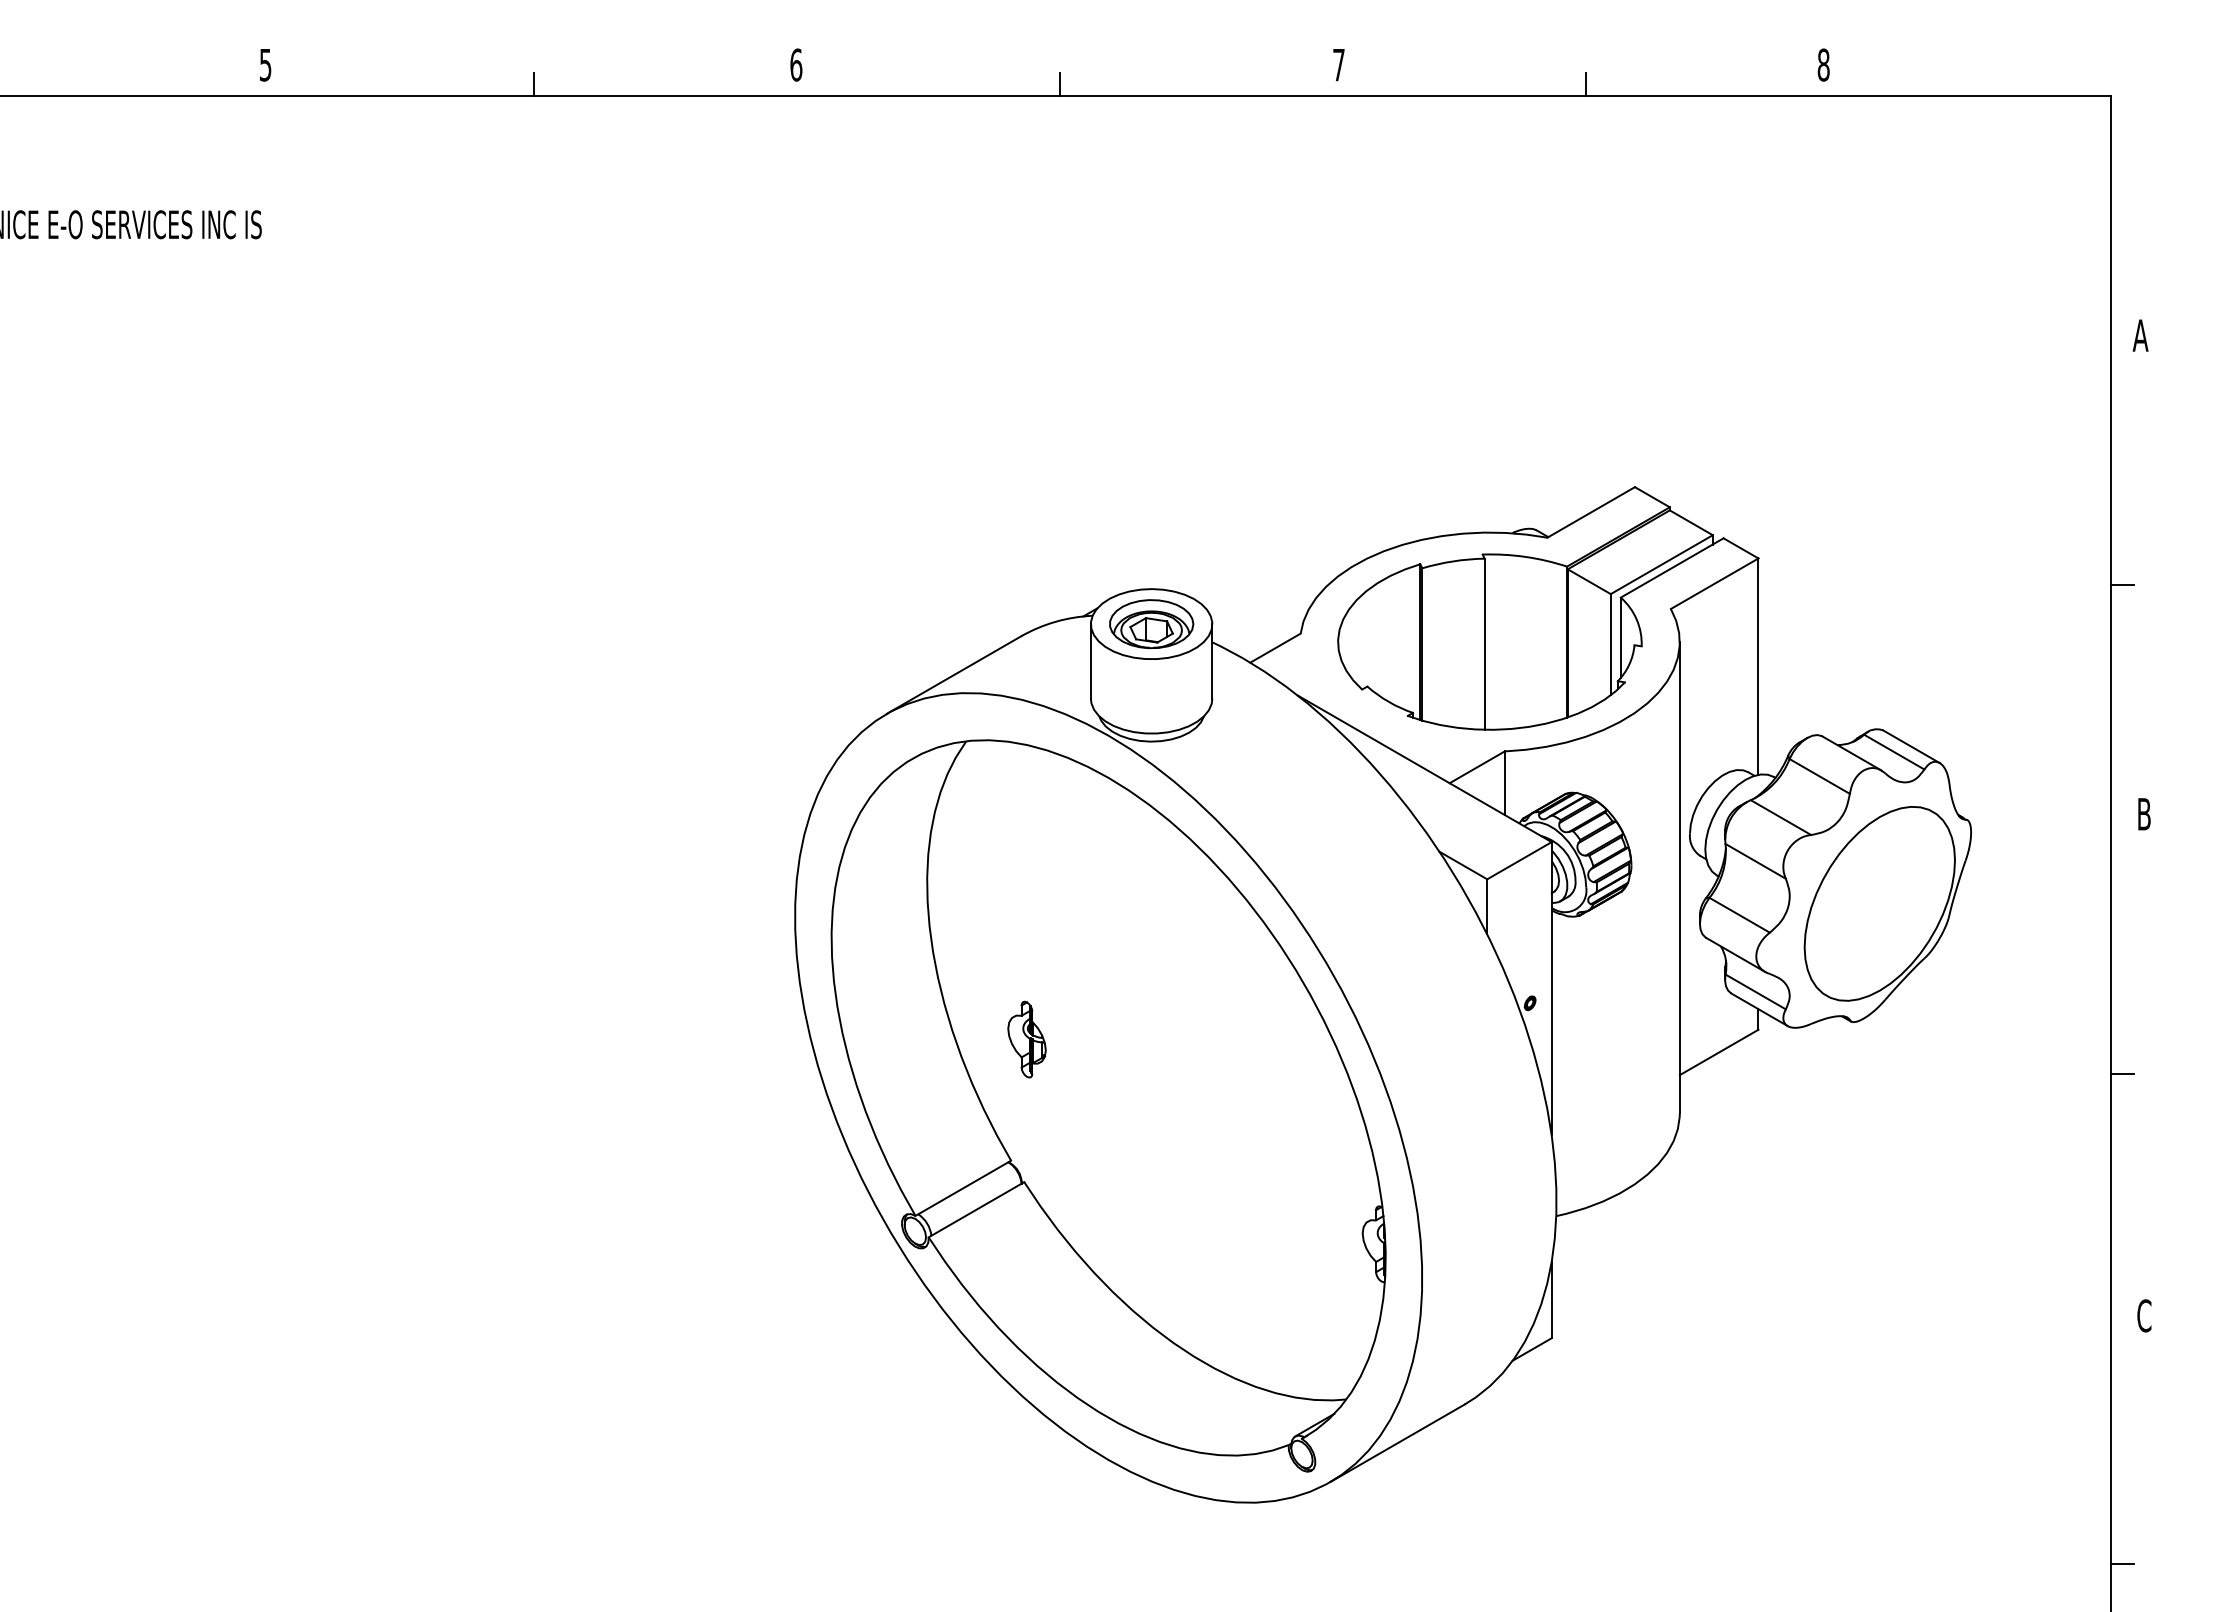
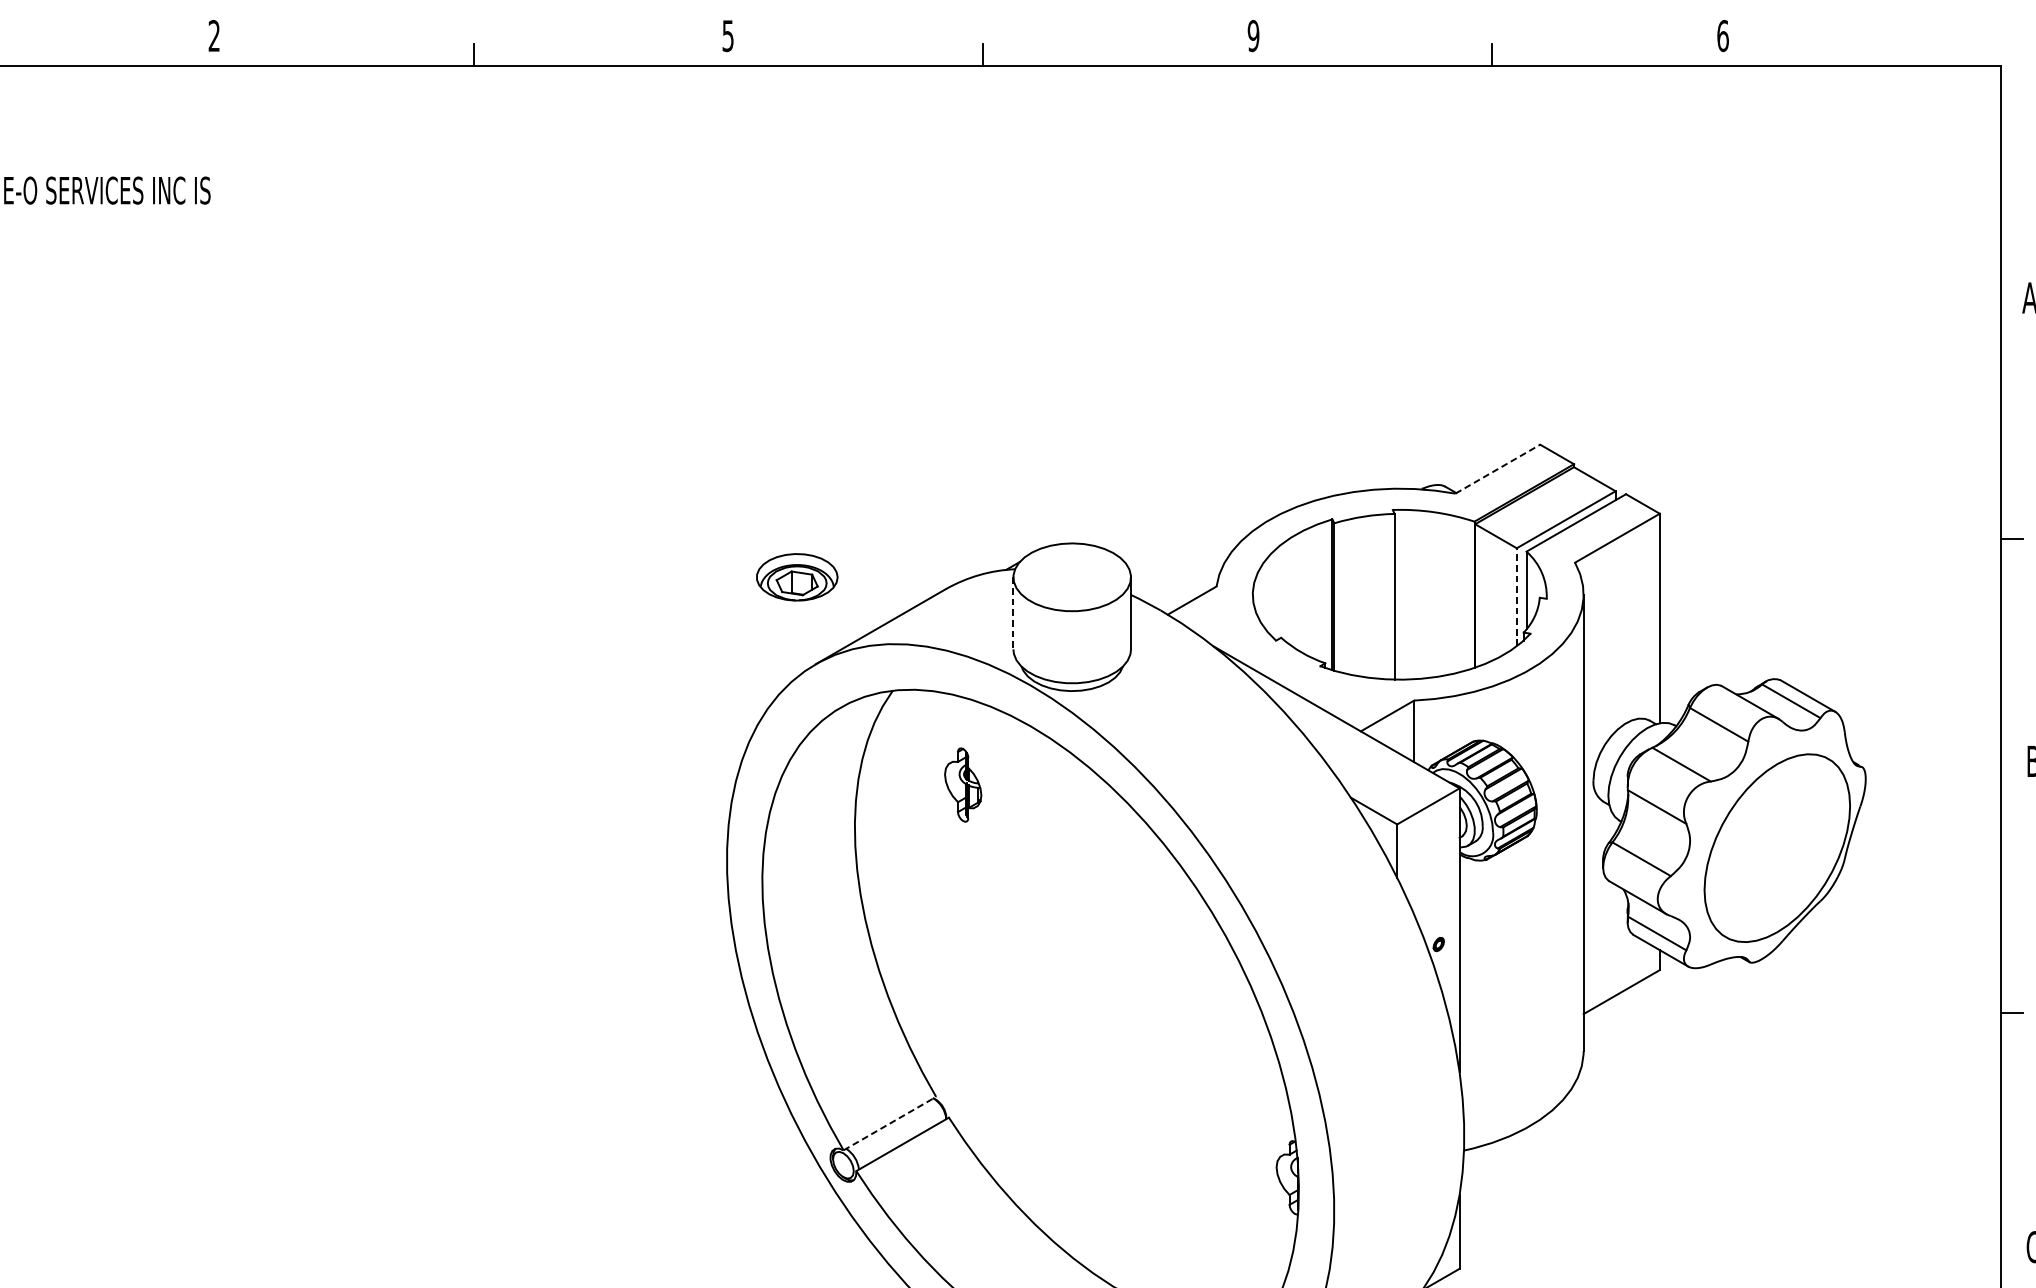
text: (265, 64) -> (214, 35), 5 -> 2
text: (796, 64) -> (728, 35), 6 -> 5
text: (1338, 64) -> (1253, 35), 7 -> 9
text: (1823, 64) -> (1722, 35), 8 -> 6
line: (1591, 512) -> (1498, 469), solid -> dashed
part: (1151, 624) -> (797, 577), moved
line: (1610, 644) -> (1516, 597), solid -> dashed
line: (1090, 661) -> (1013, 613), solid -> dashed
part: (1026, 1039) -> (962, 784), moved
line: (963, 1188) -> (890, 1123), solid -> dashed

